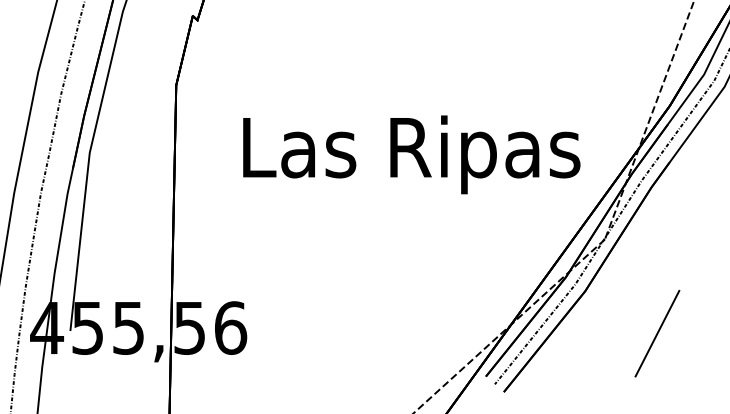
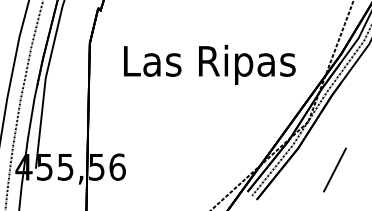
text: (411, 154) -> (209, 64), moved

